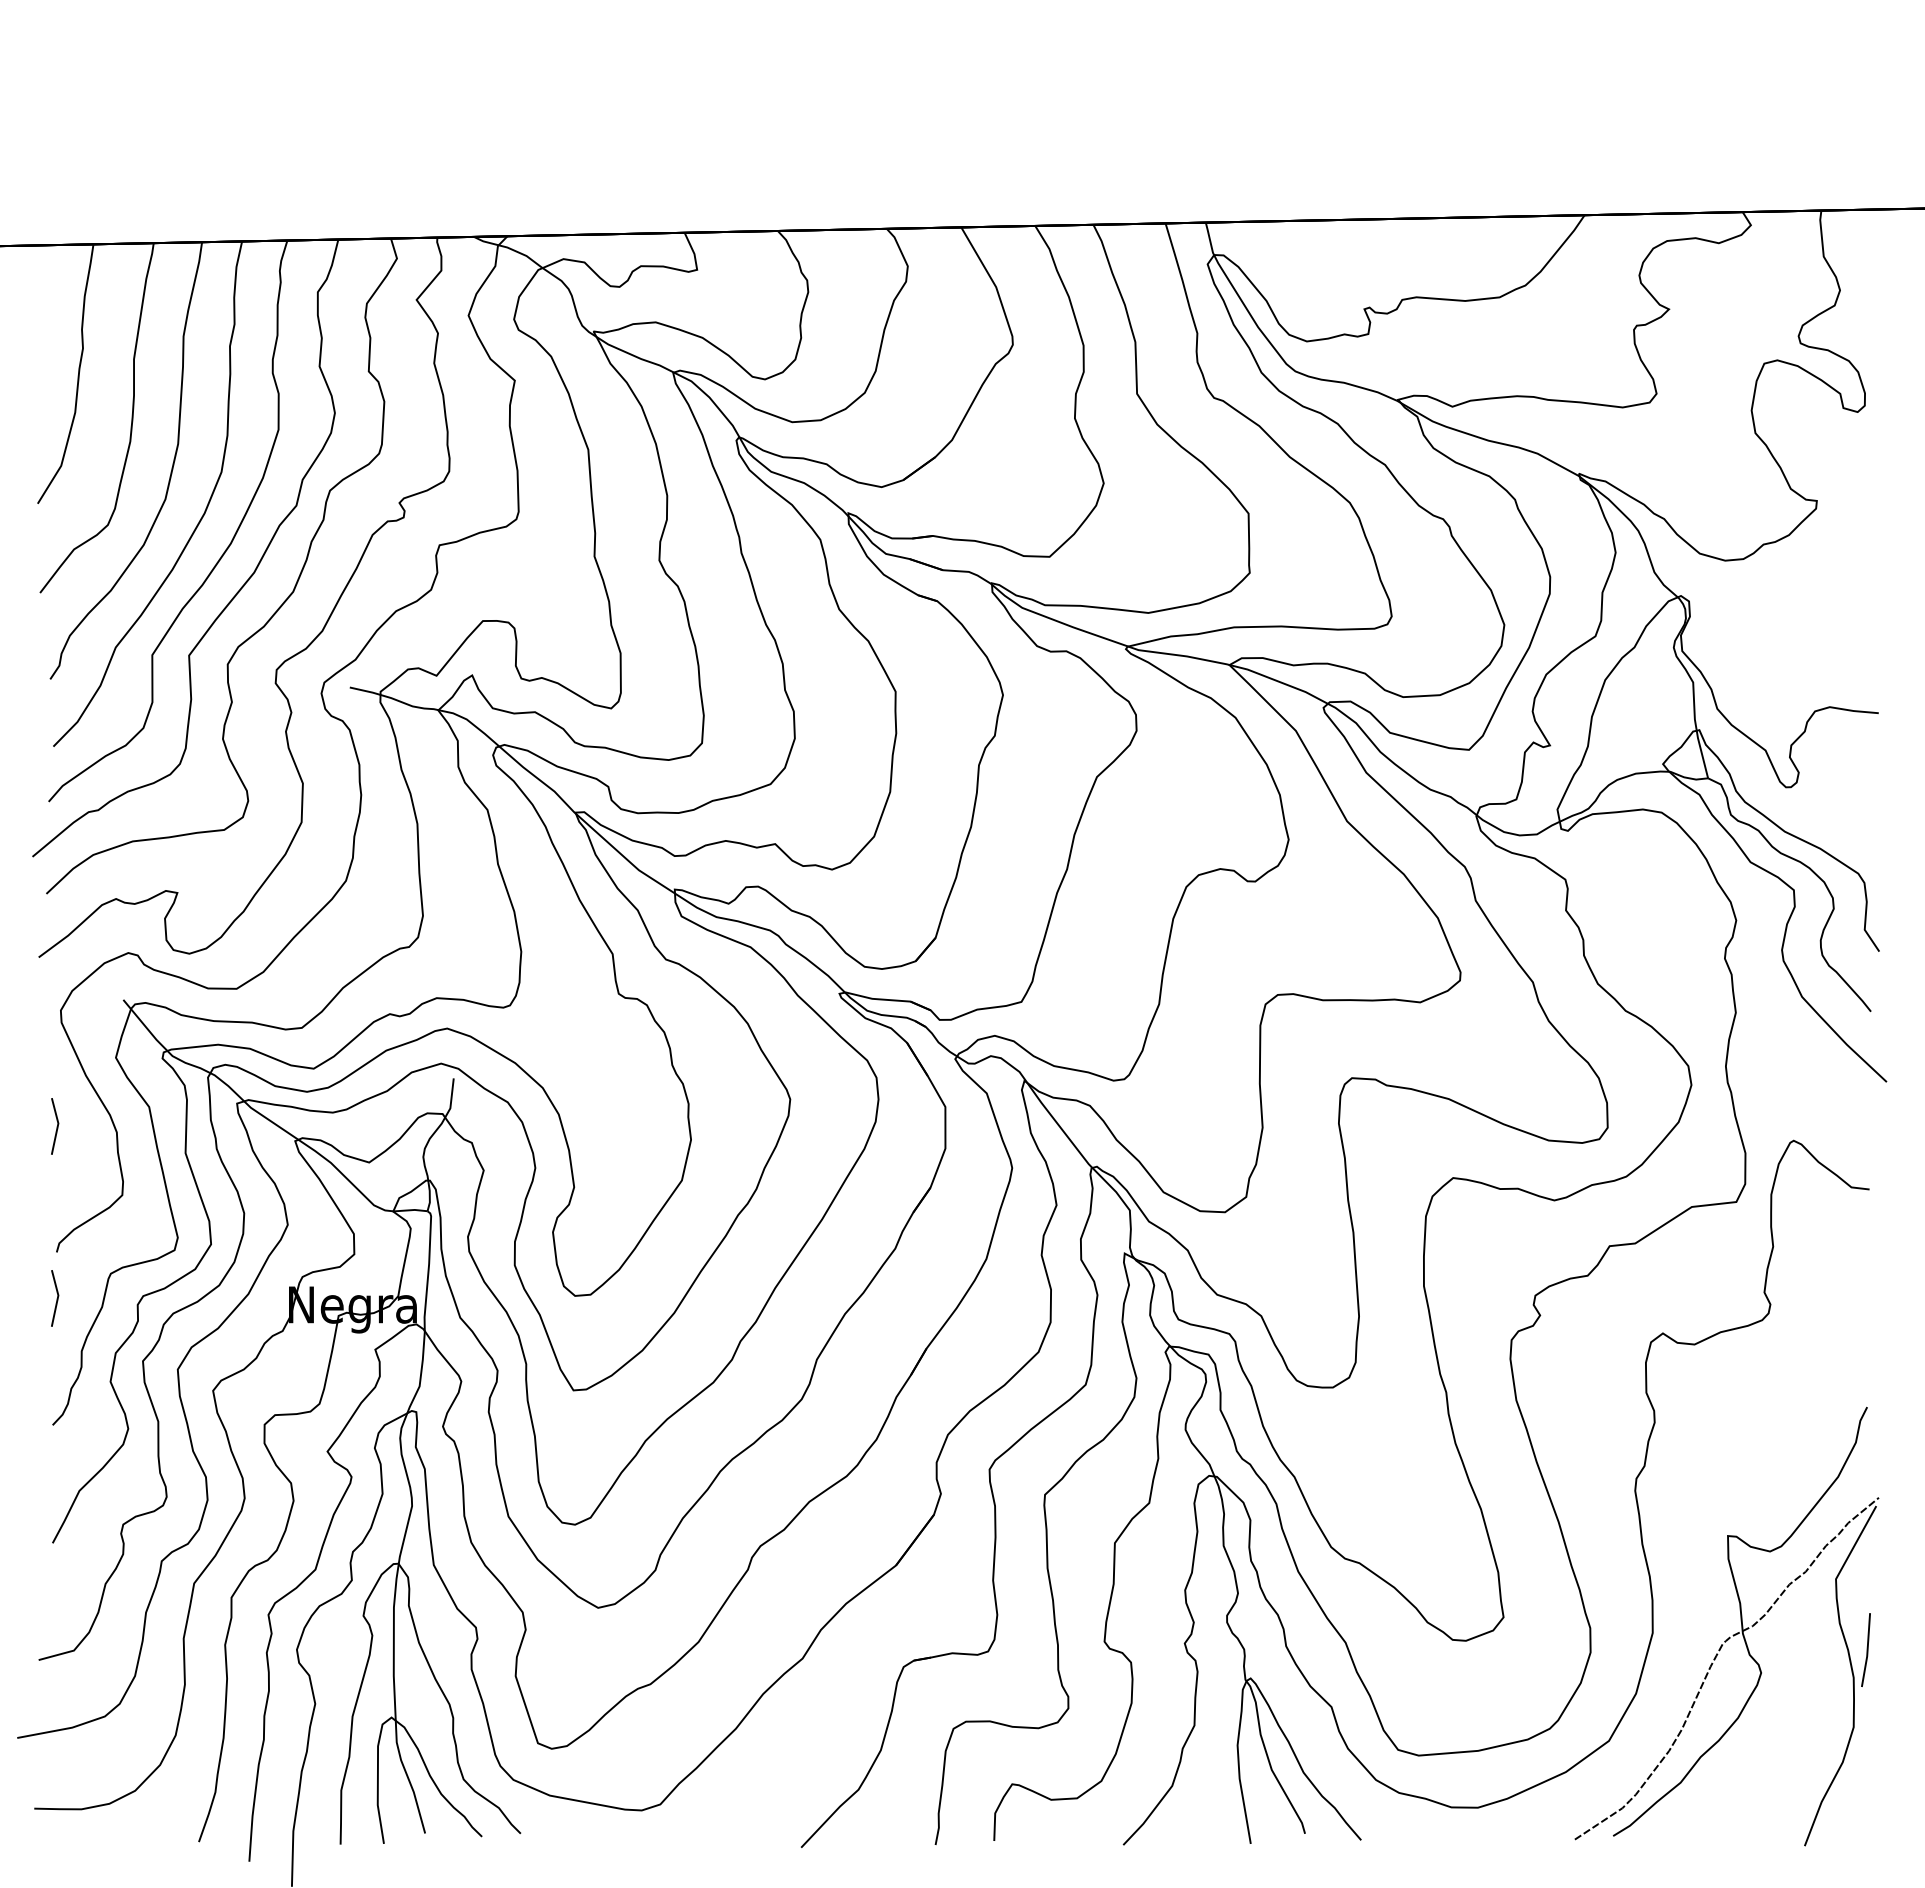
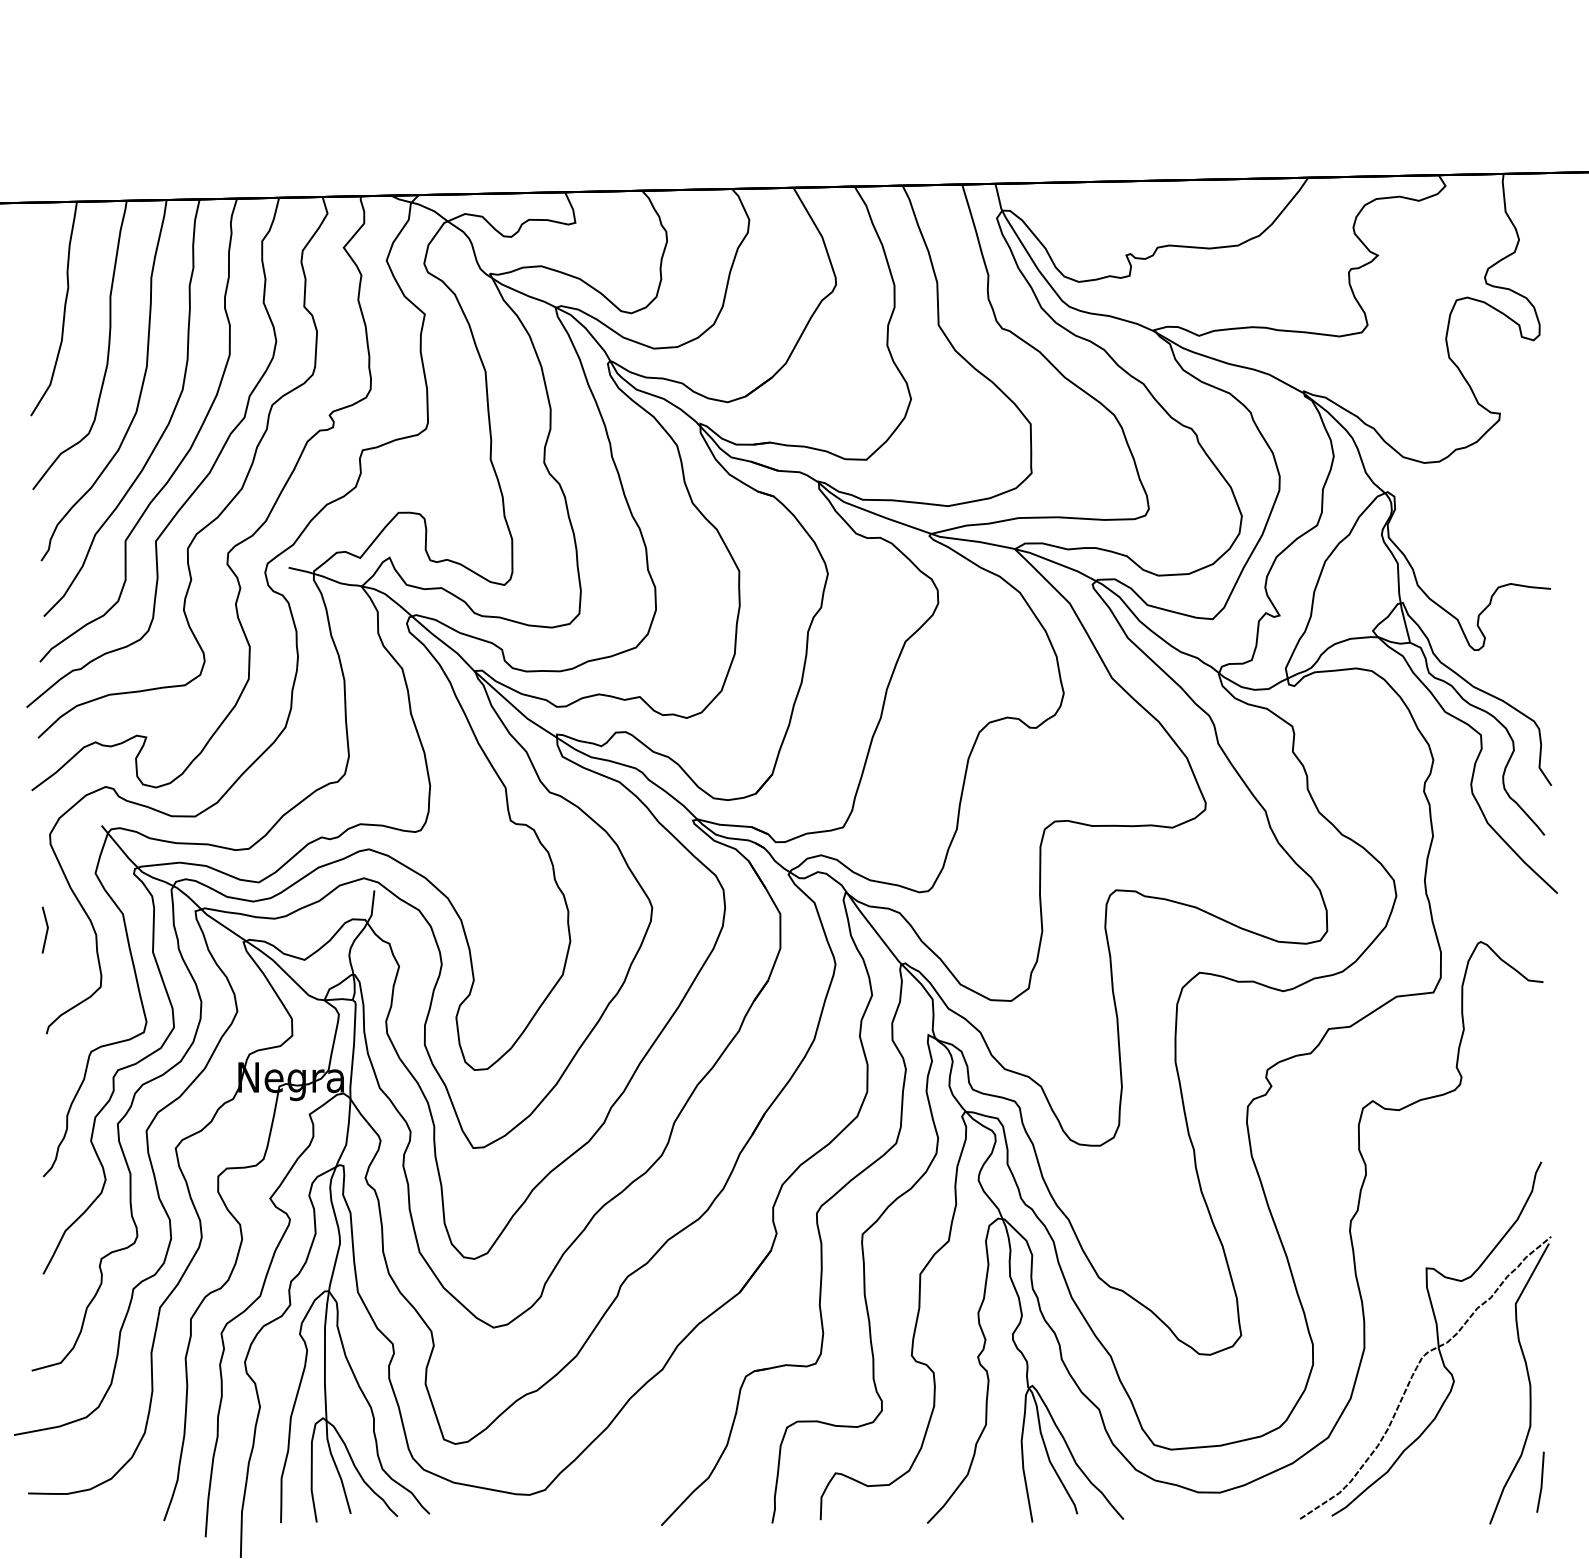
line: (56, 1298) -> (46, 1072), removed
line: (1866, 1649) -> (1540, 1481), moved

